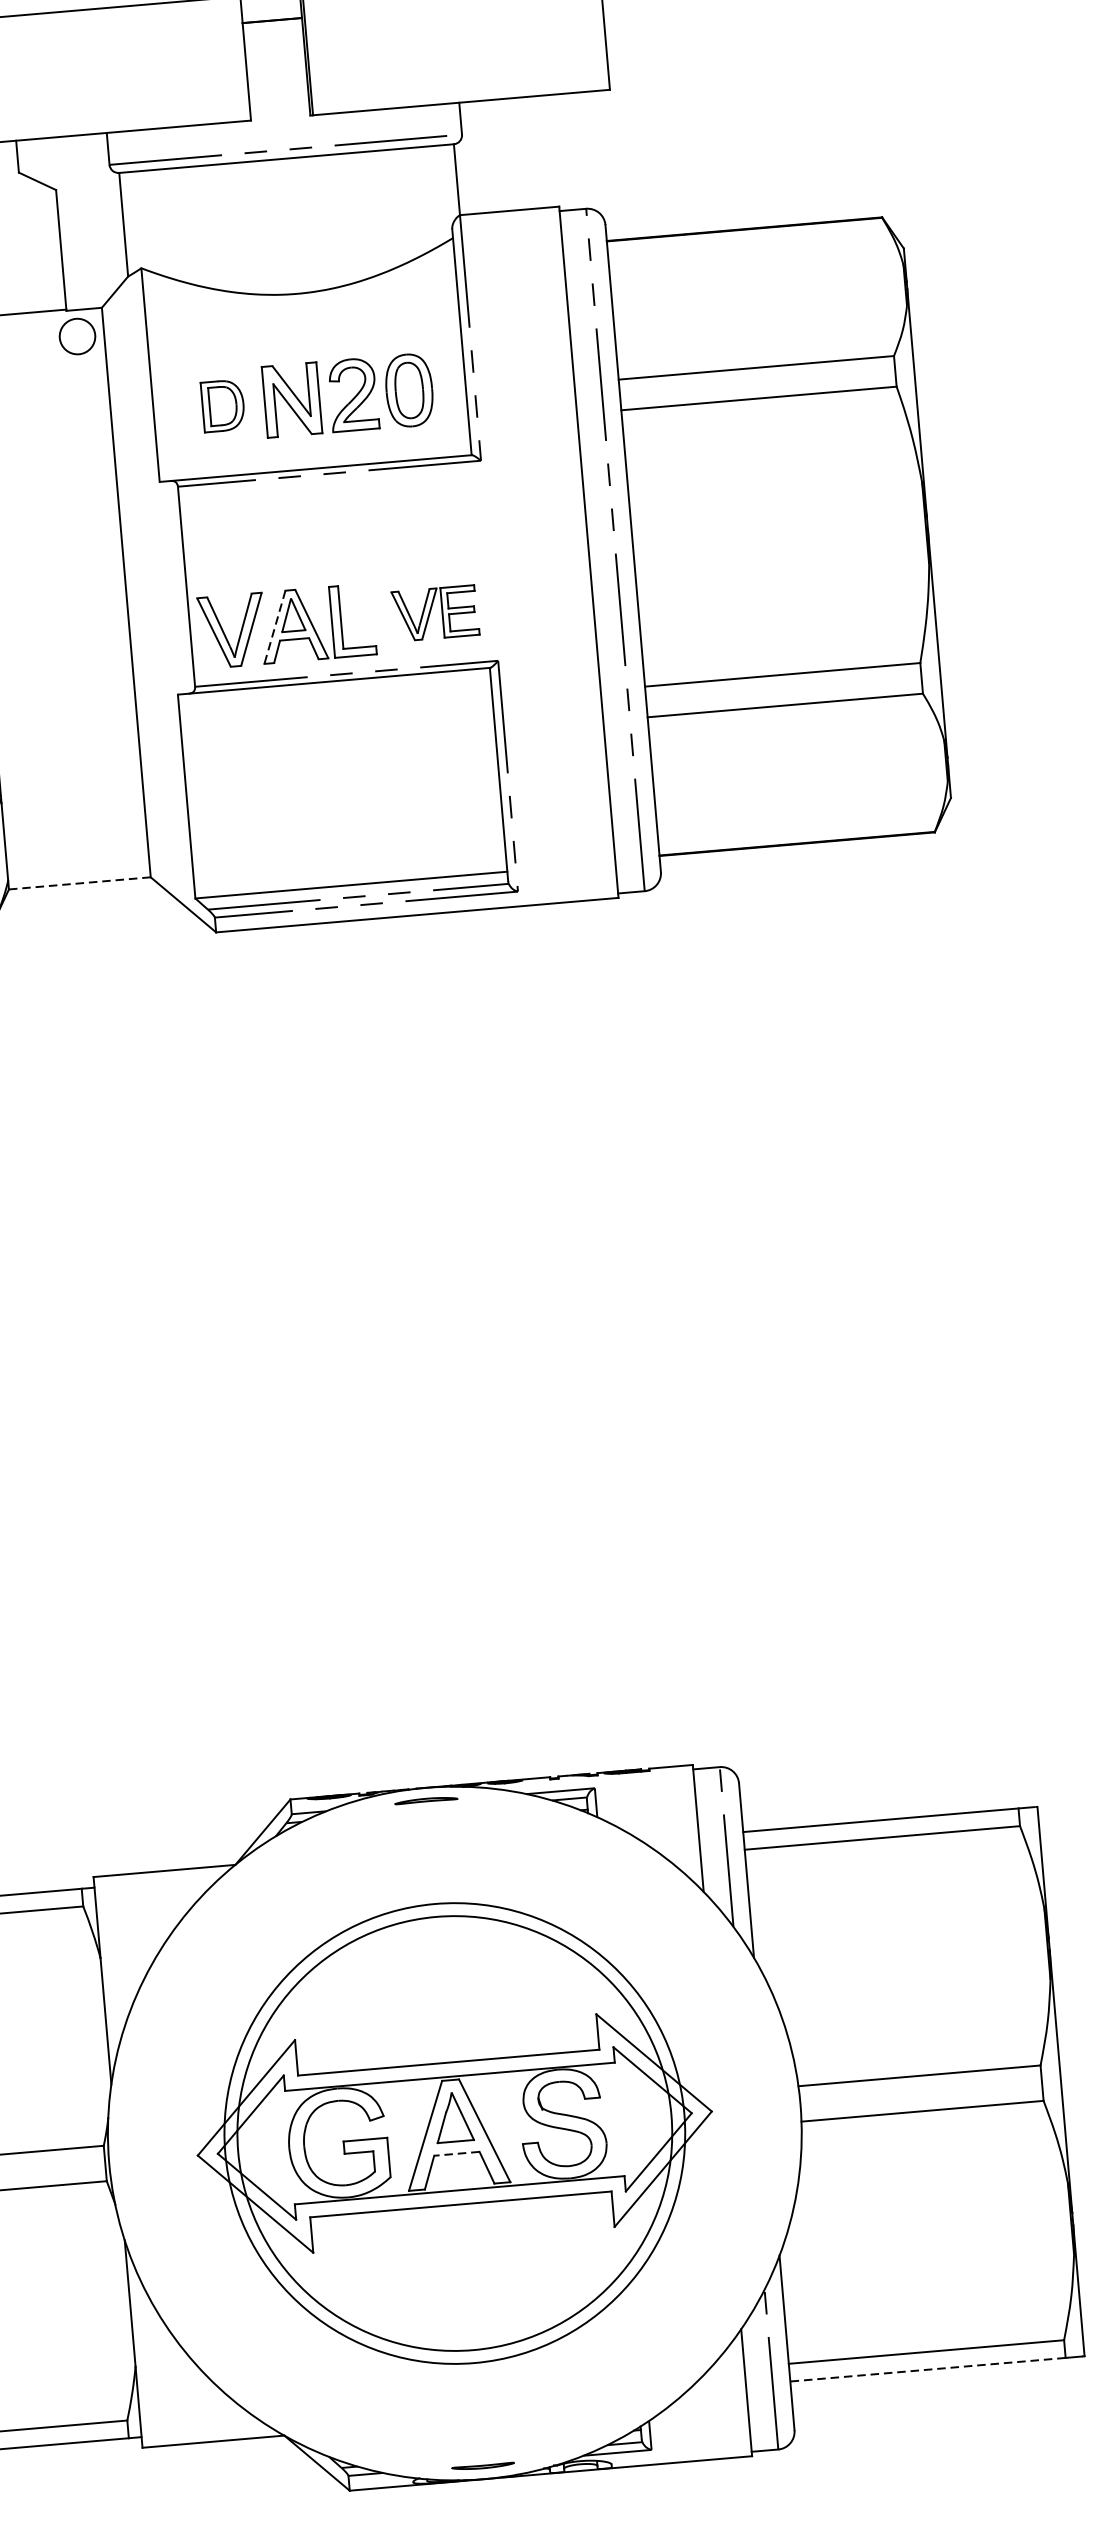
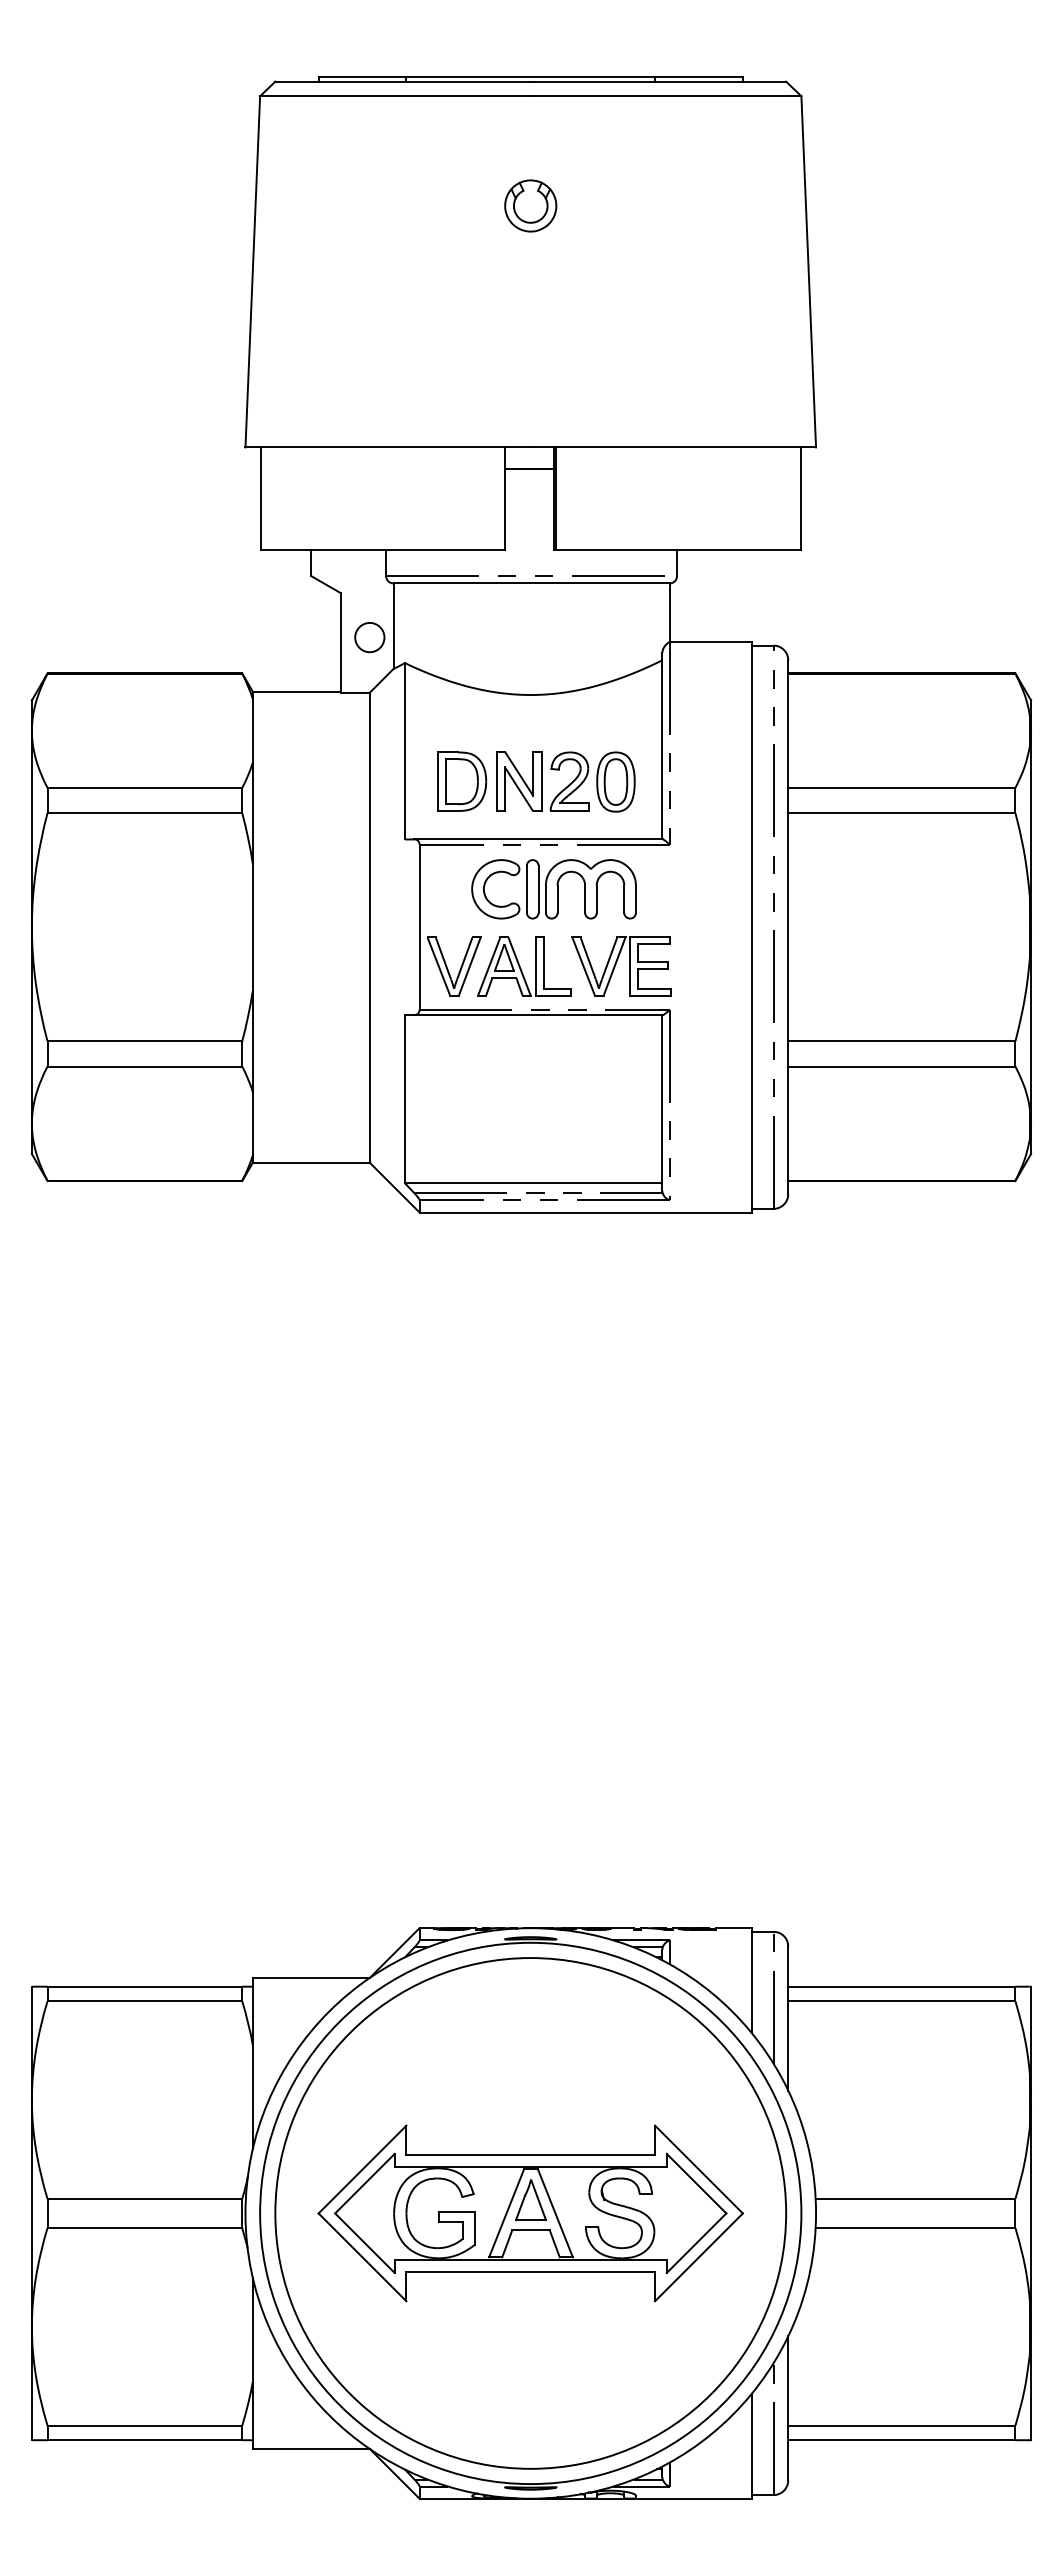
circle: (77, 336) -> (369, 637), moved
part: (223, 405) -> (462, 781), size x1.43
part: (344, 527) -> (553, 889), added
part: (435, 613) -> (621, 966), size x1.43
line: (275, 627) -> (489, 966), dashed -> solid
line: (80, 883) -> (311, 1162), dashed -> solid
circle: (454, 2133) -> (530, 2213), size x1.43
circle: (454, 2133) -> (530, 2213), size x1.43
line: (457, 2154) -> (531, 2230), dashed -> solid
line: (927, 2370) -> (901, 2440), dashed -> solid

